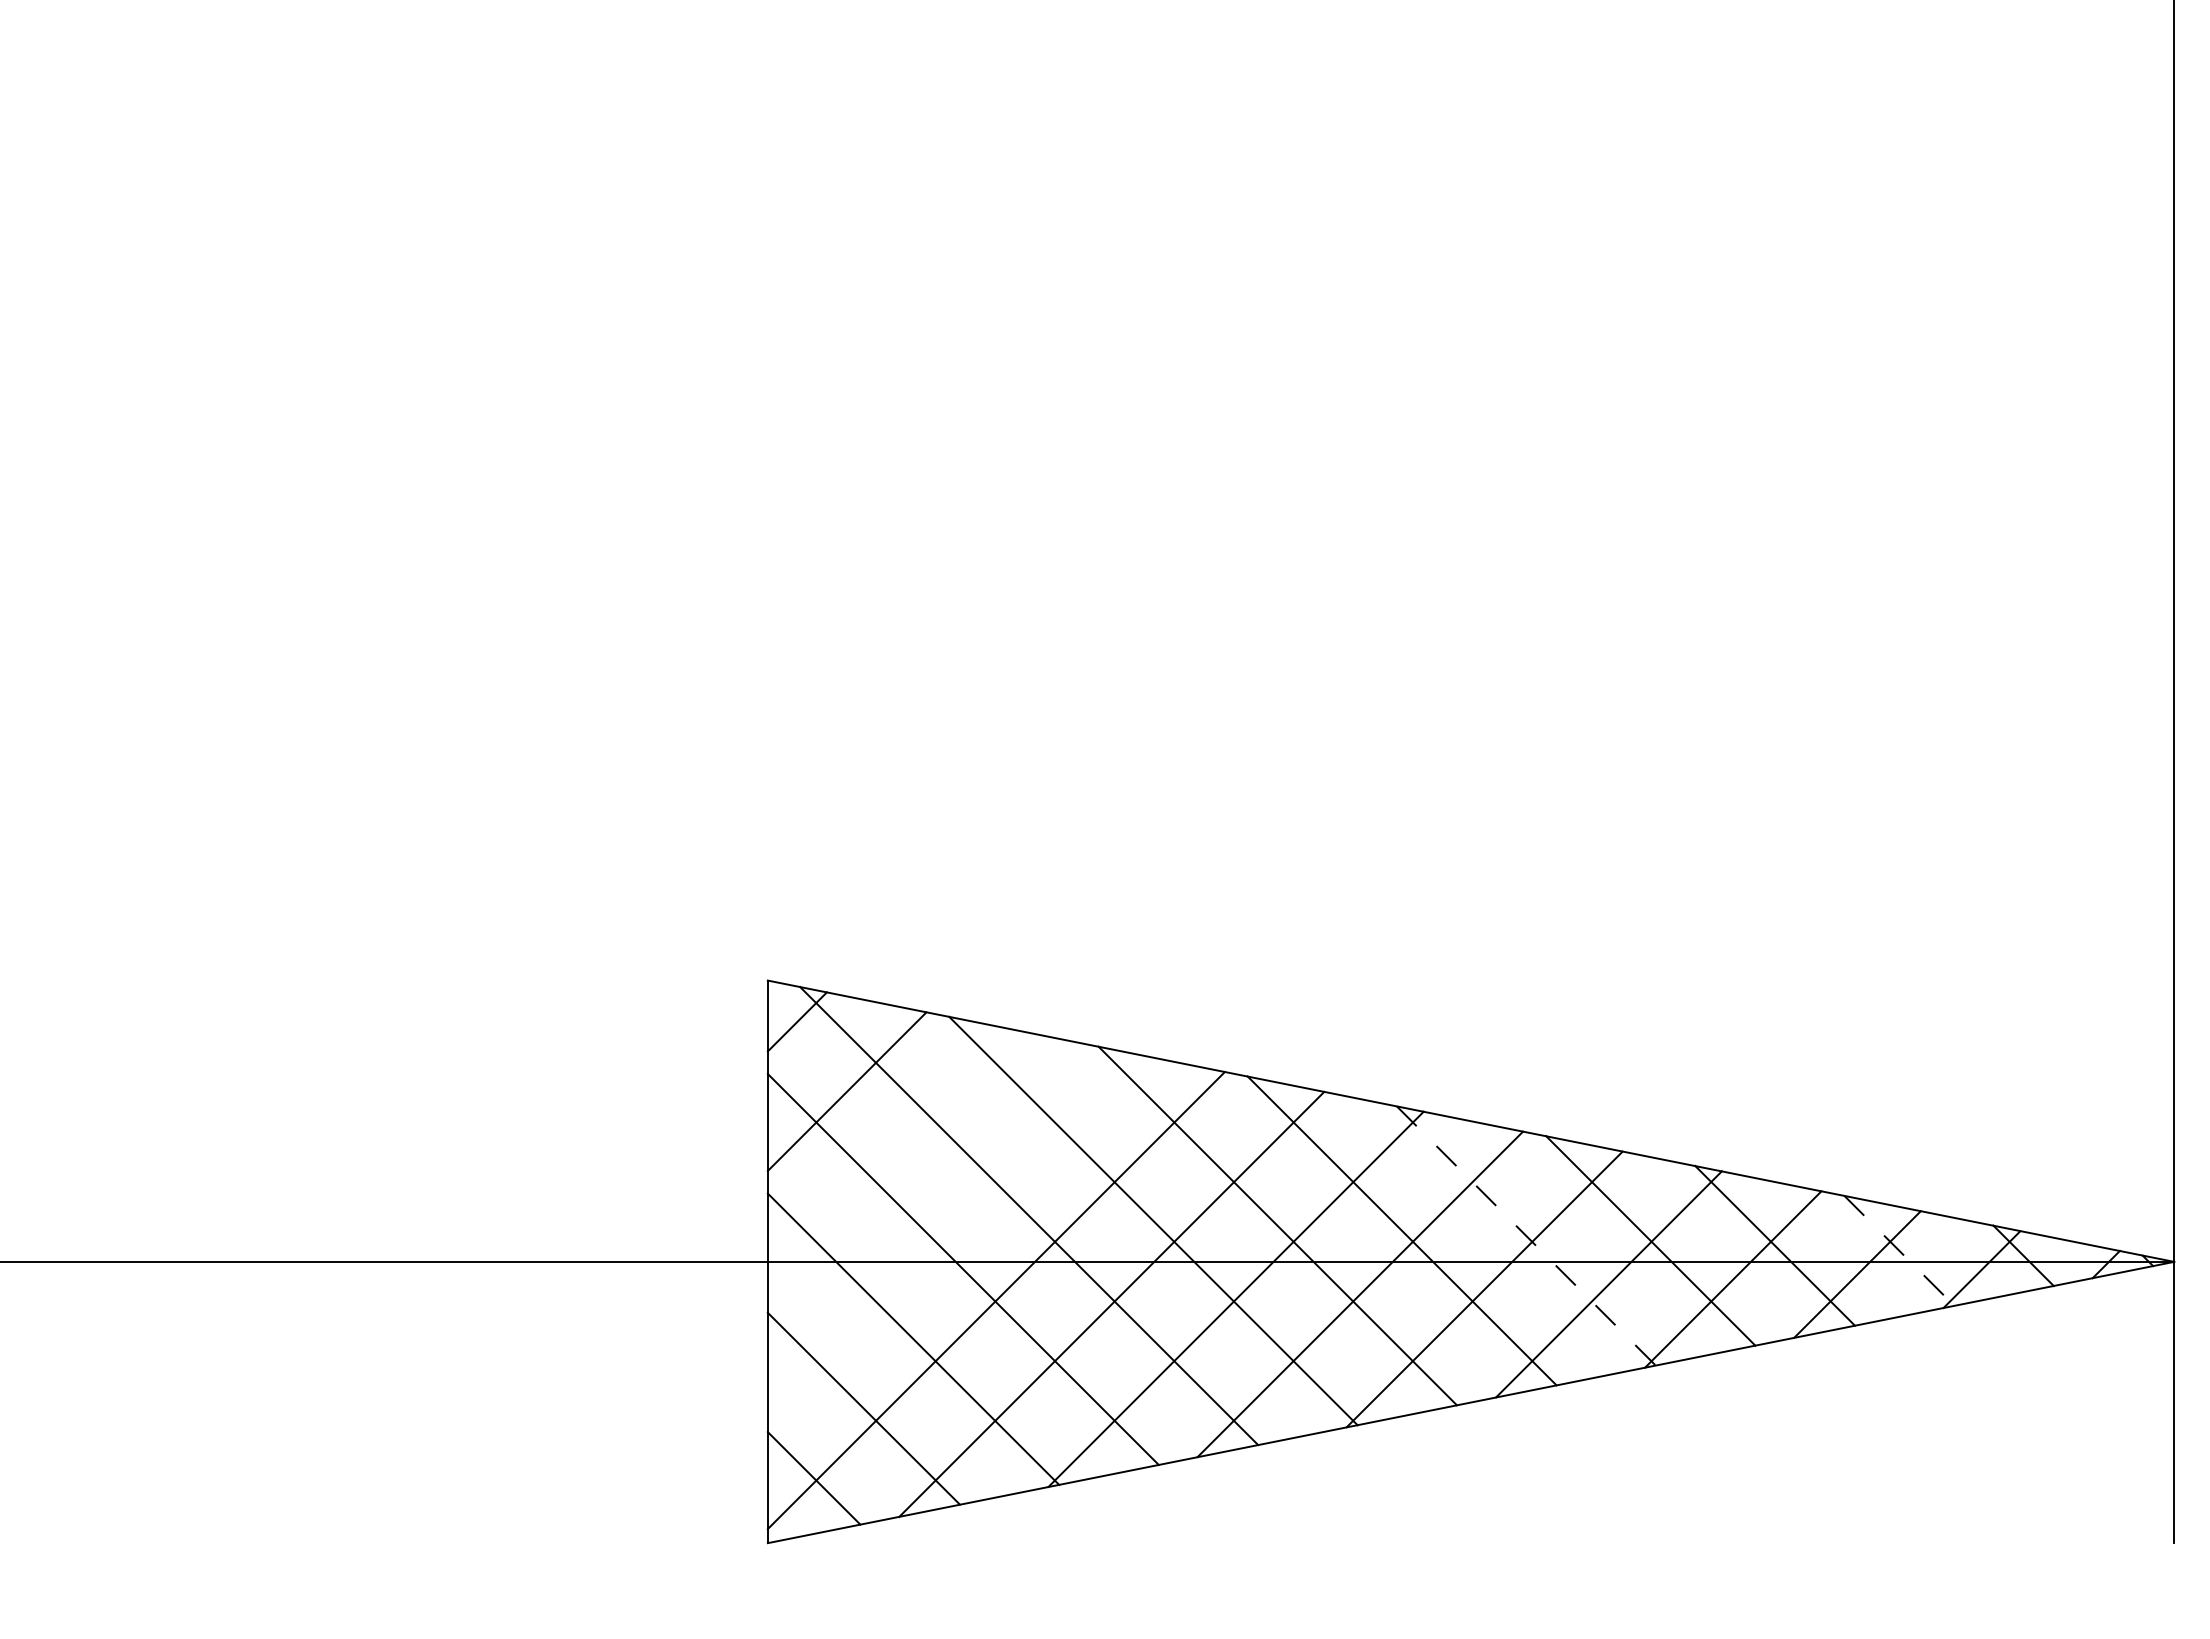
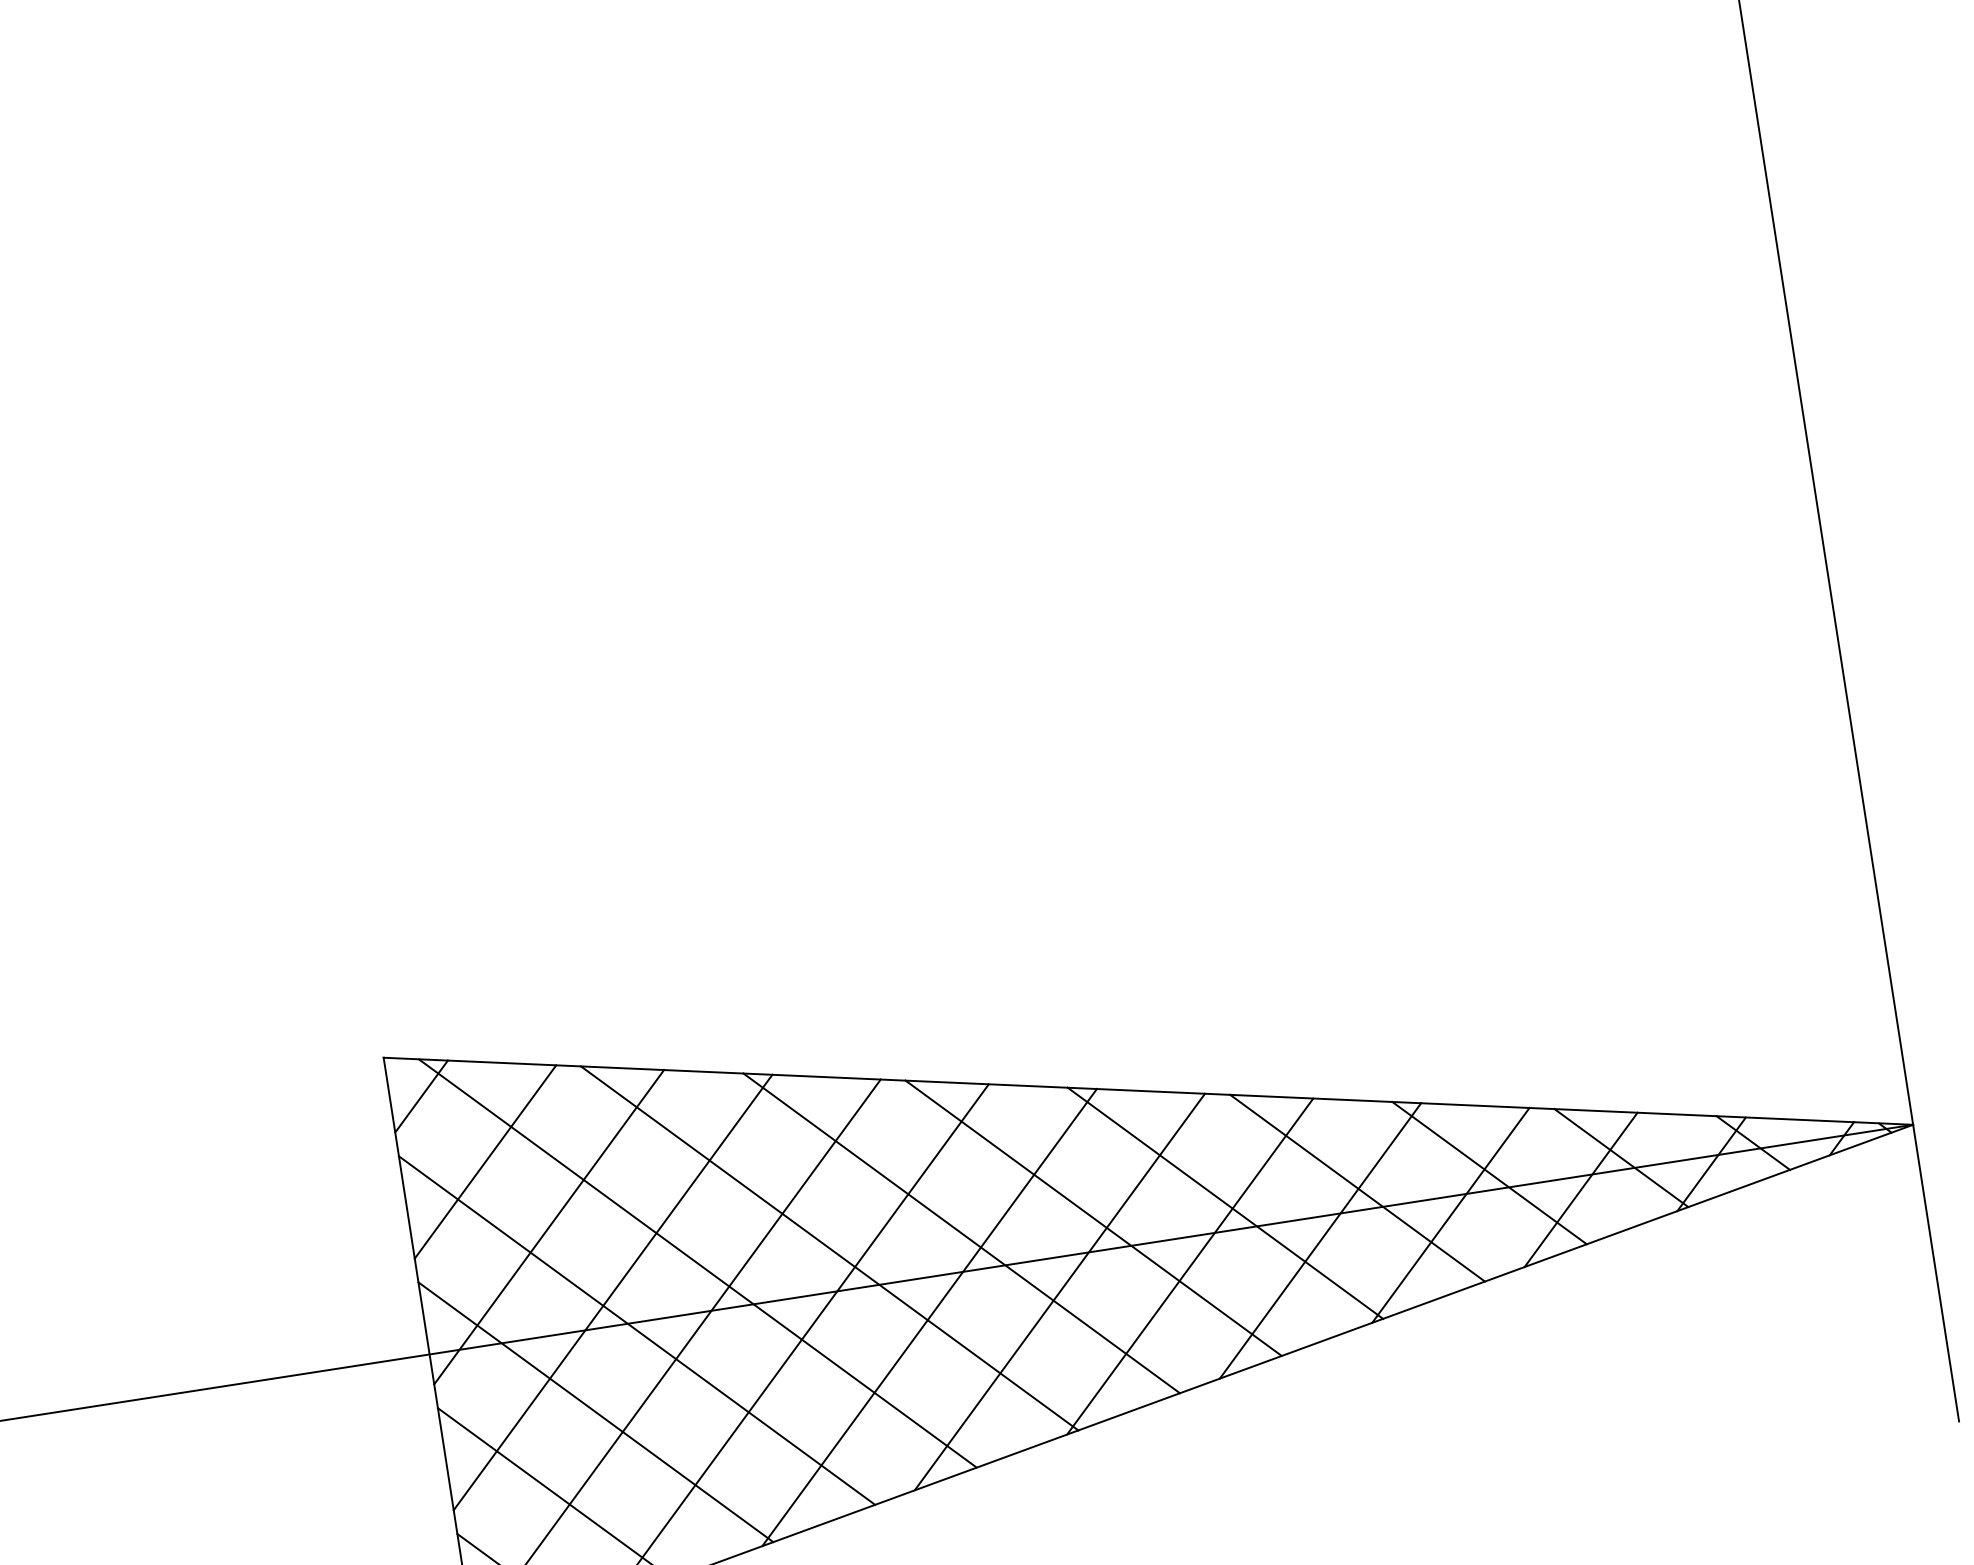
line: (896, 1161) -> (548, 1227), added
line: (946, 1230) -> (612, 1292), added
line: (1526, 1236) -> (1225, 1203), dashed -> solid
line: (1899, 1250) -> (1621, 1157), dashed -> solid

